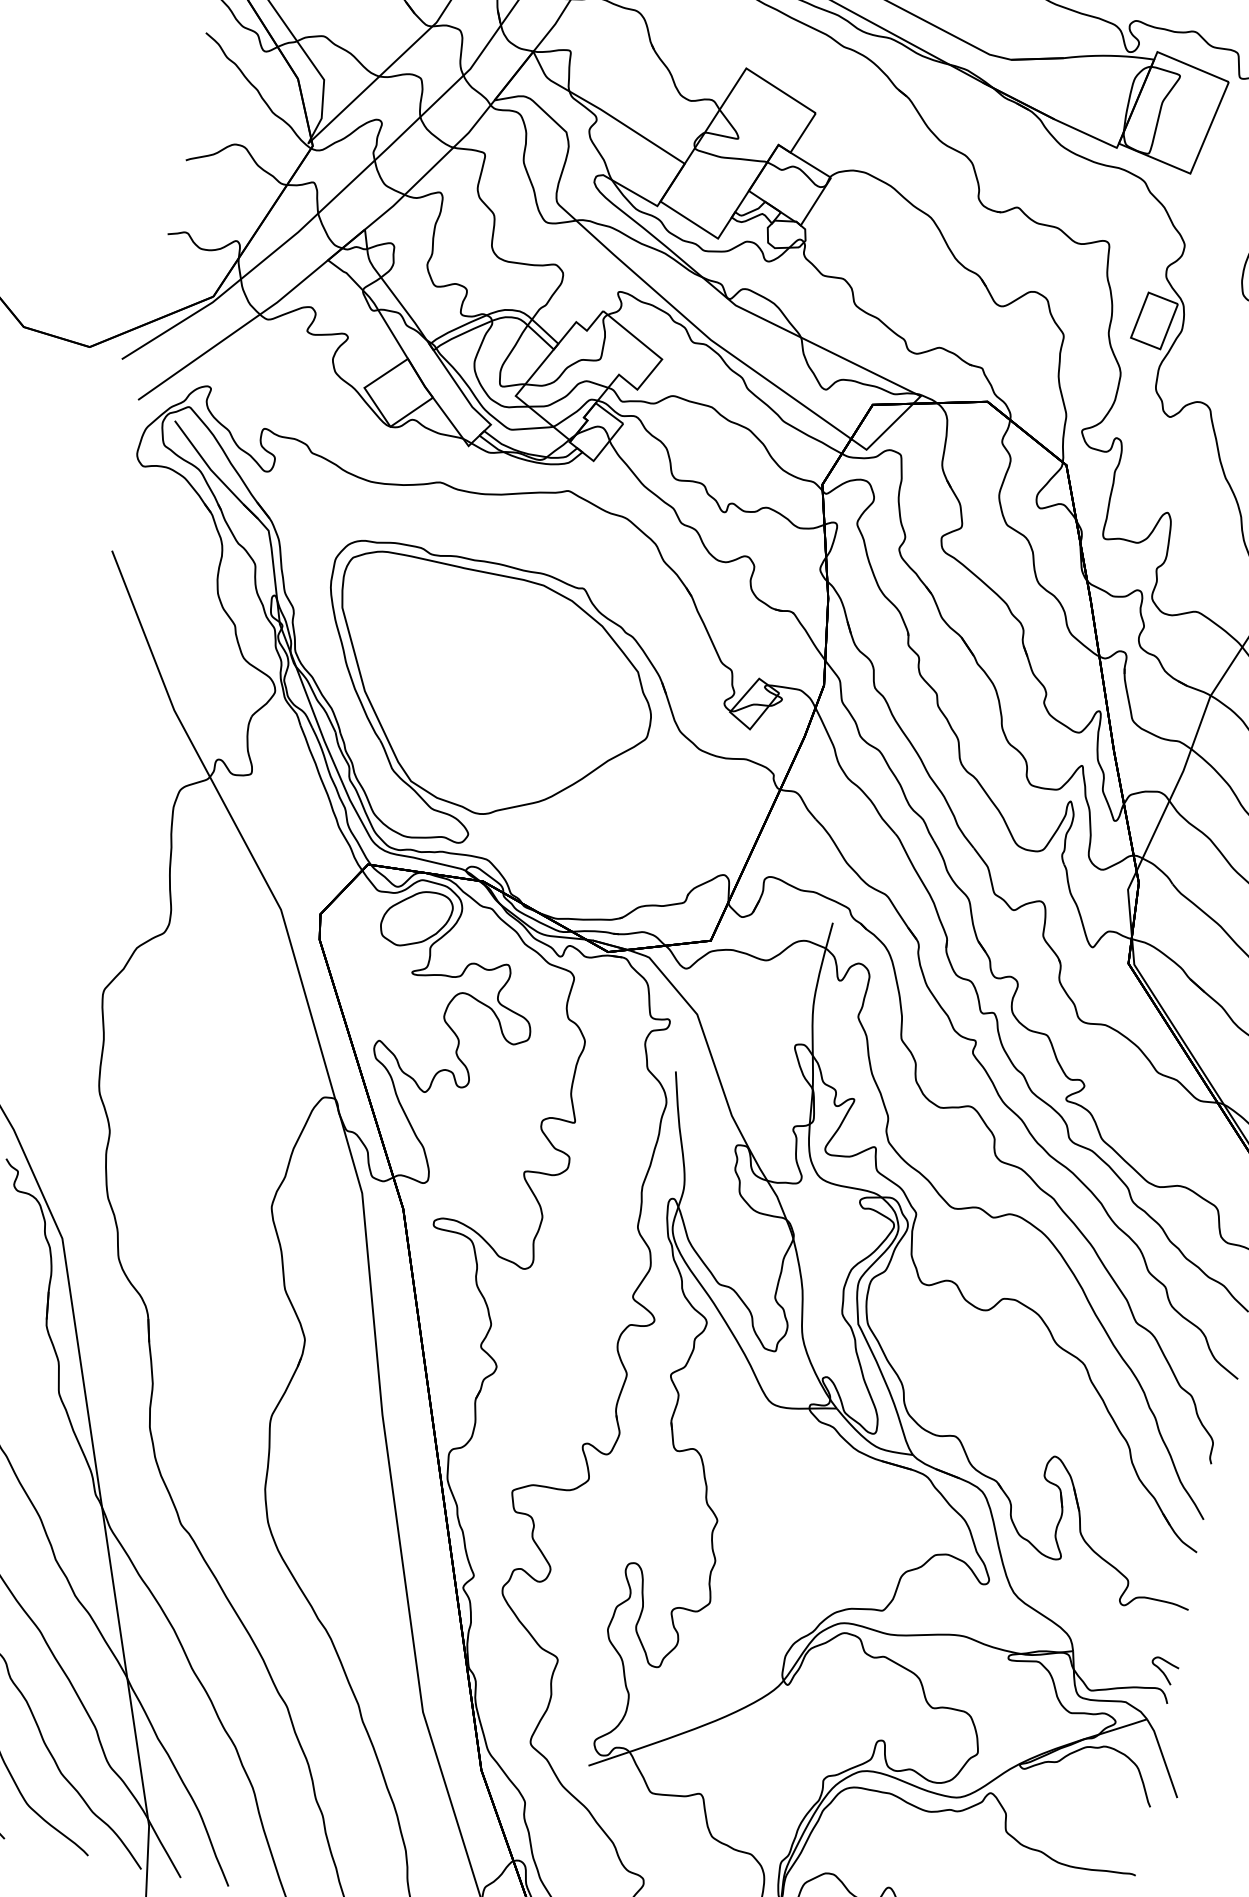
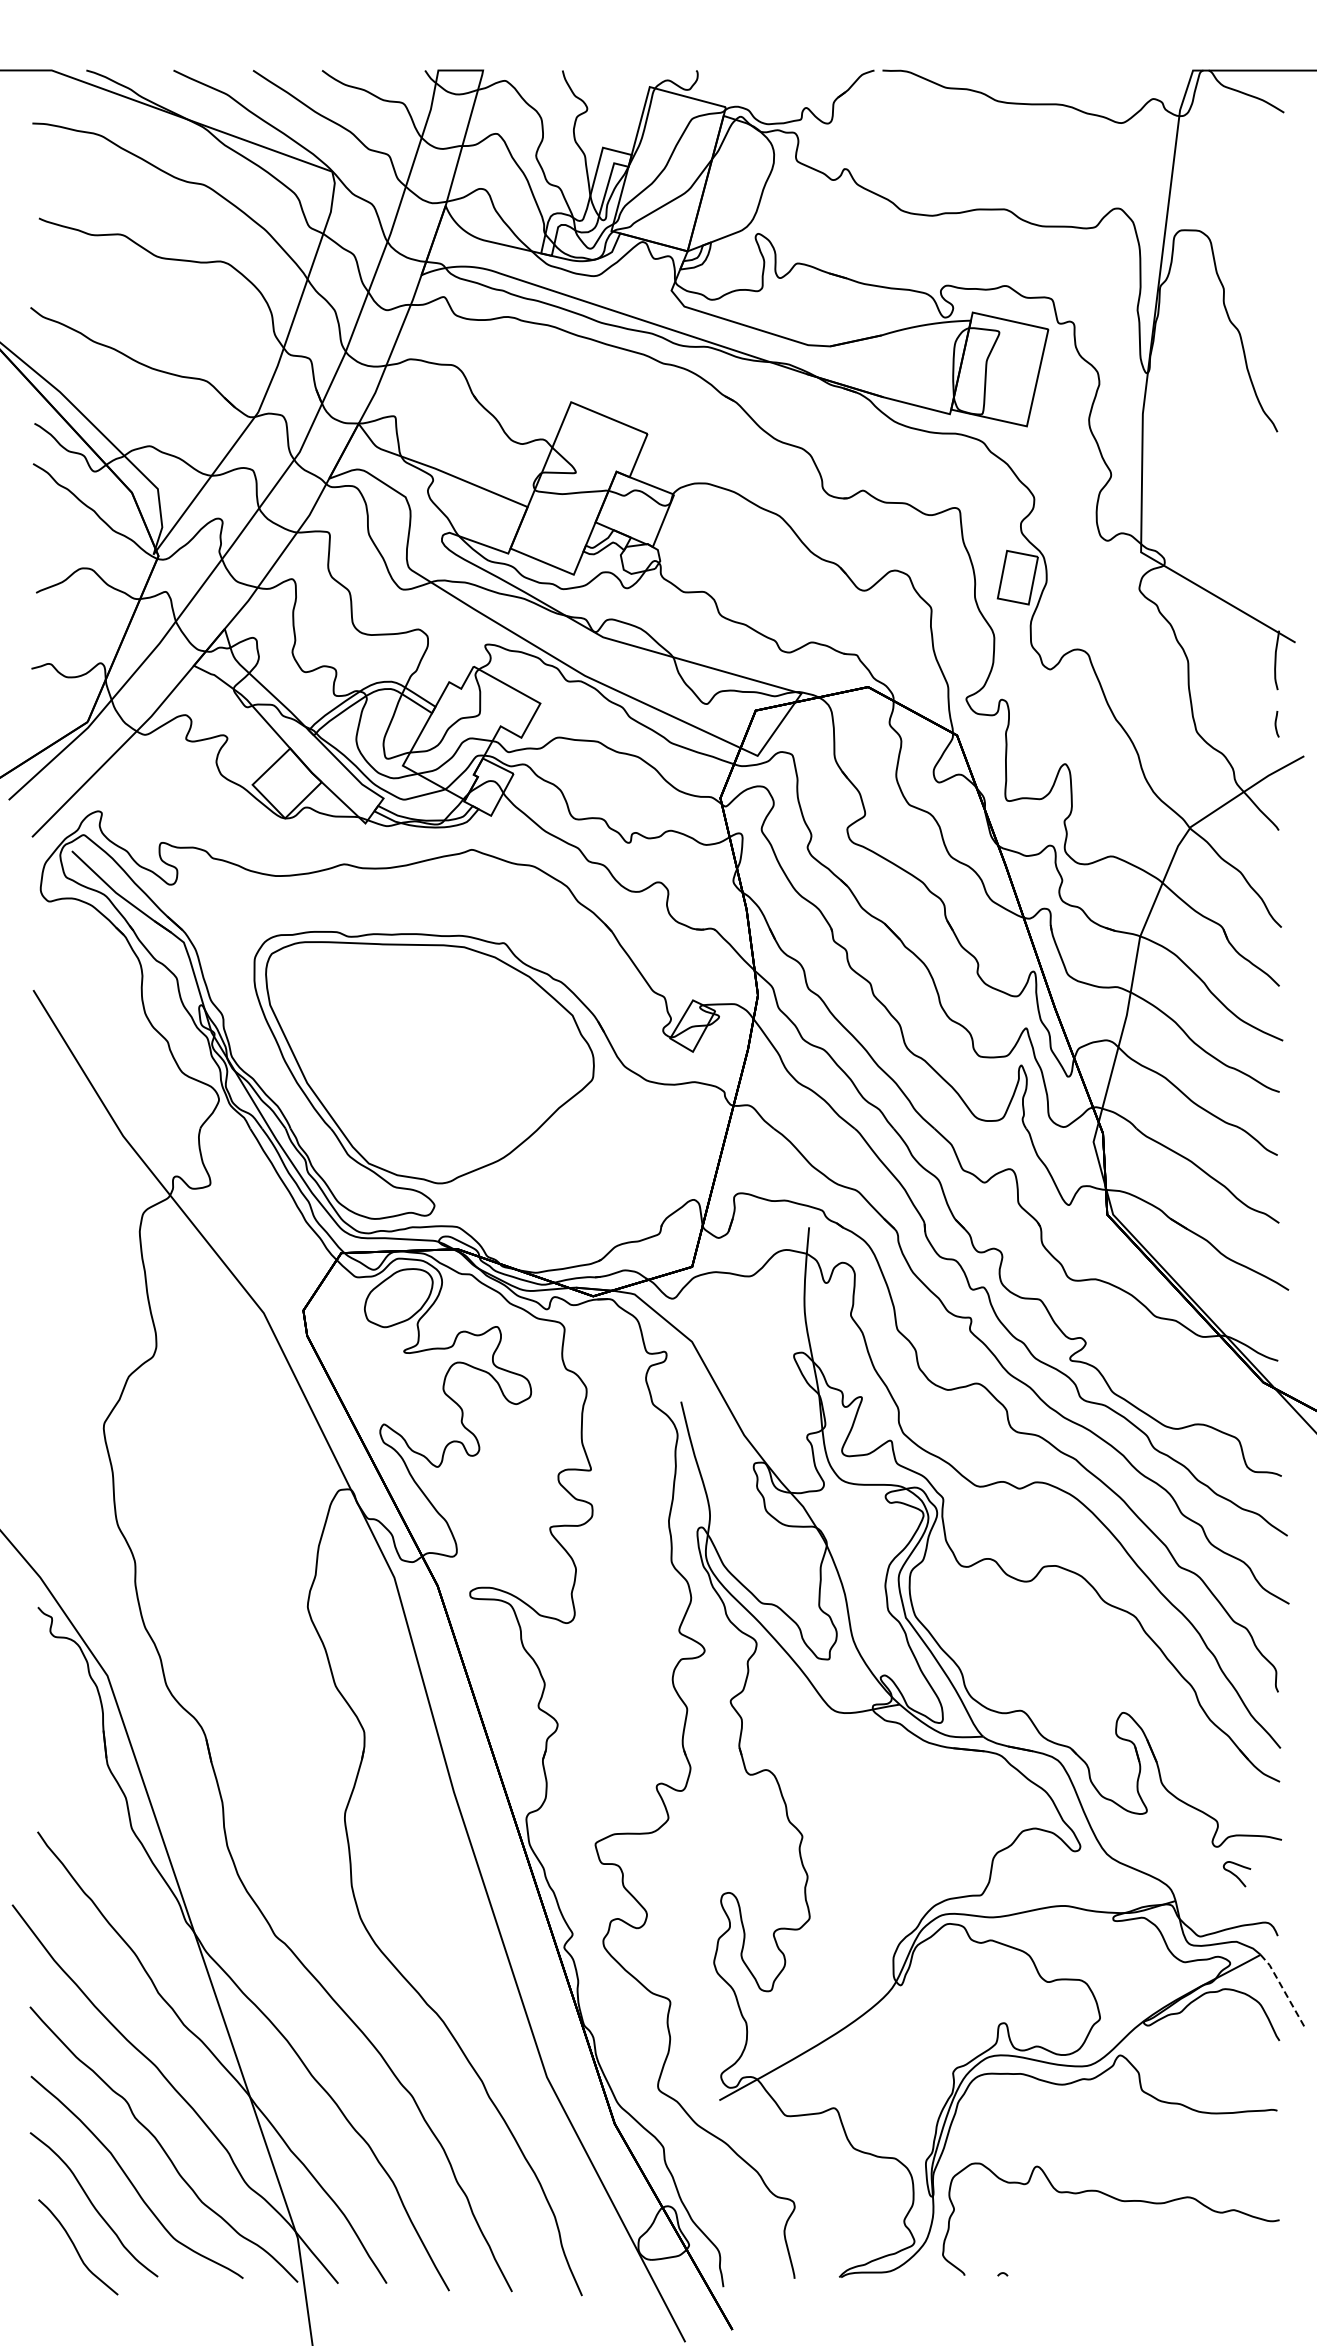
curve: (1162, 1670) -> (1235, 1874), moved
line: (1163, 1757) -> (1283, 1989), solid -> dashed

